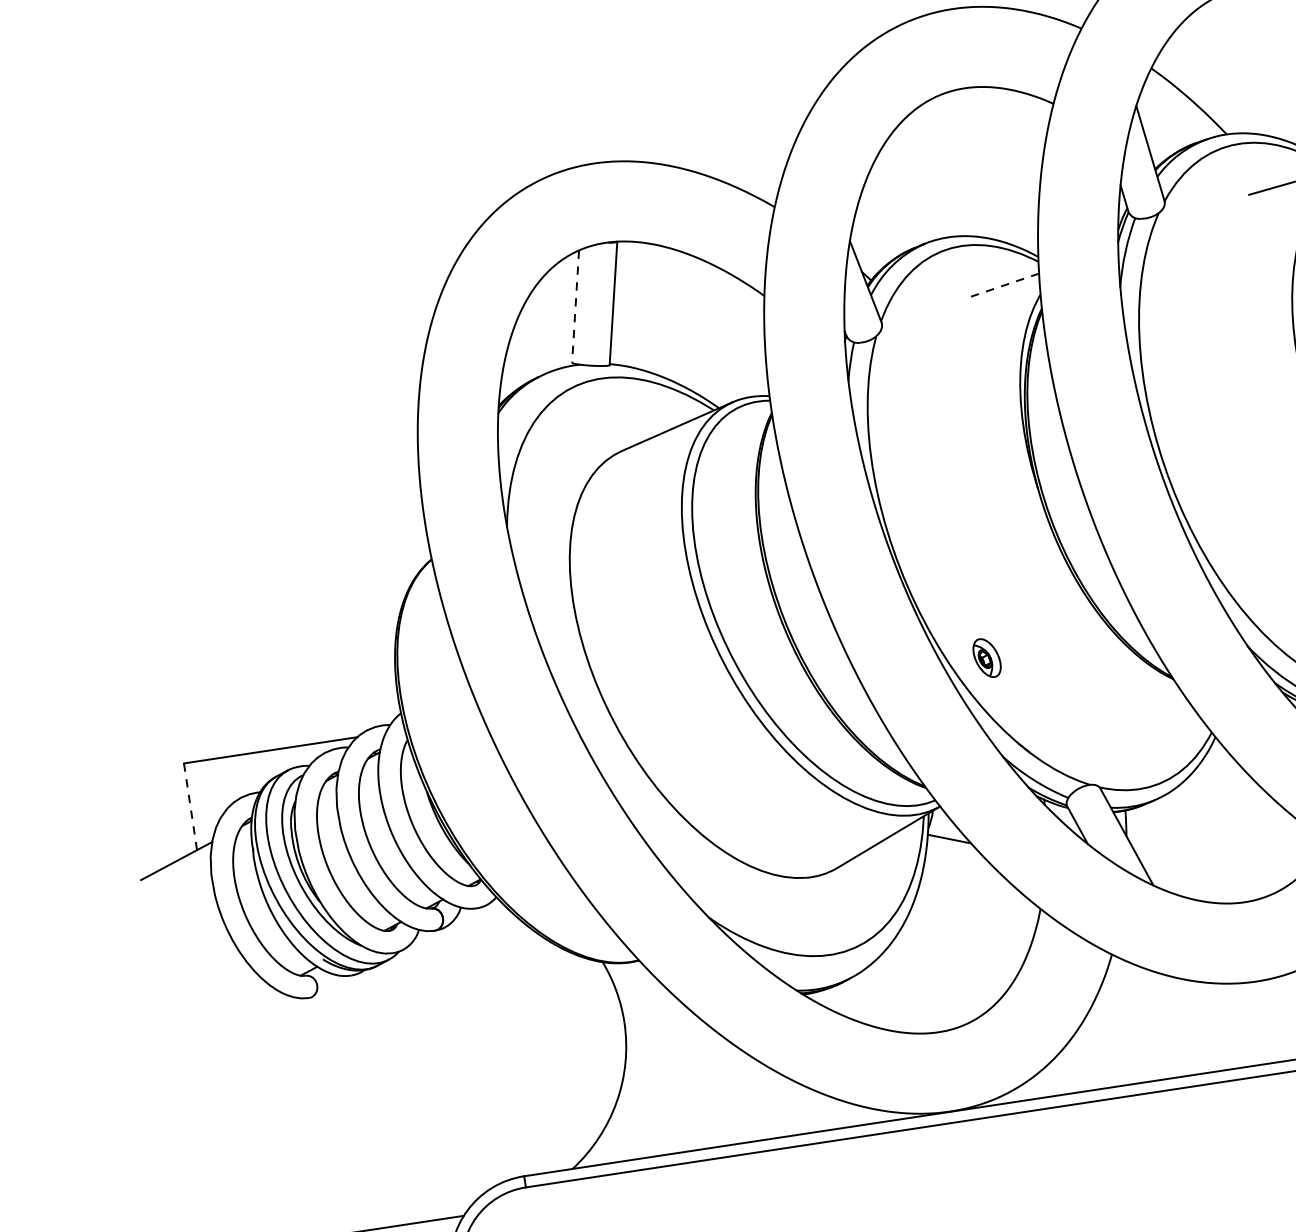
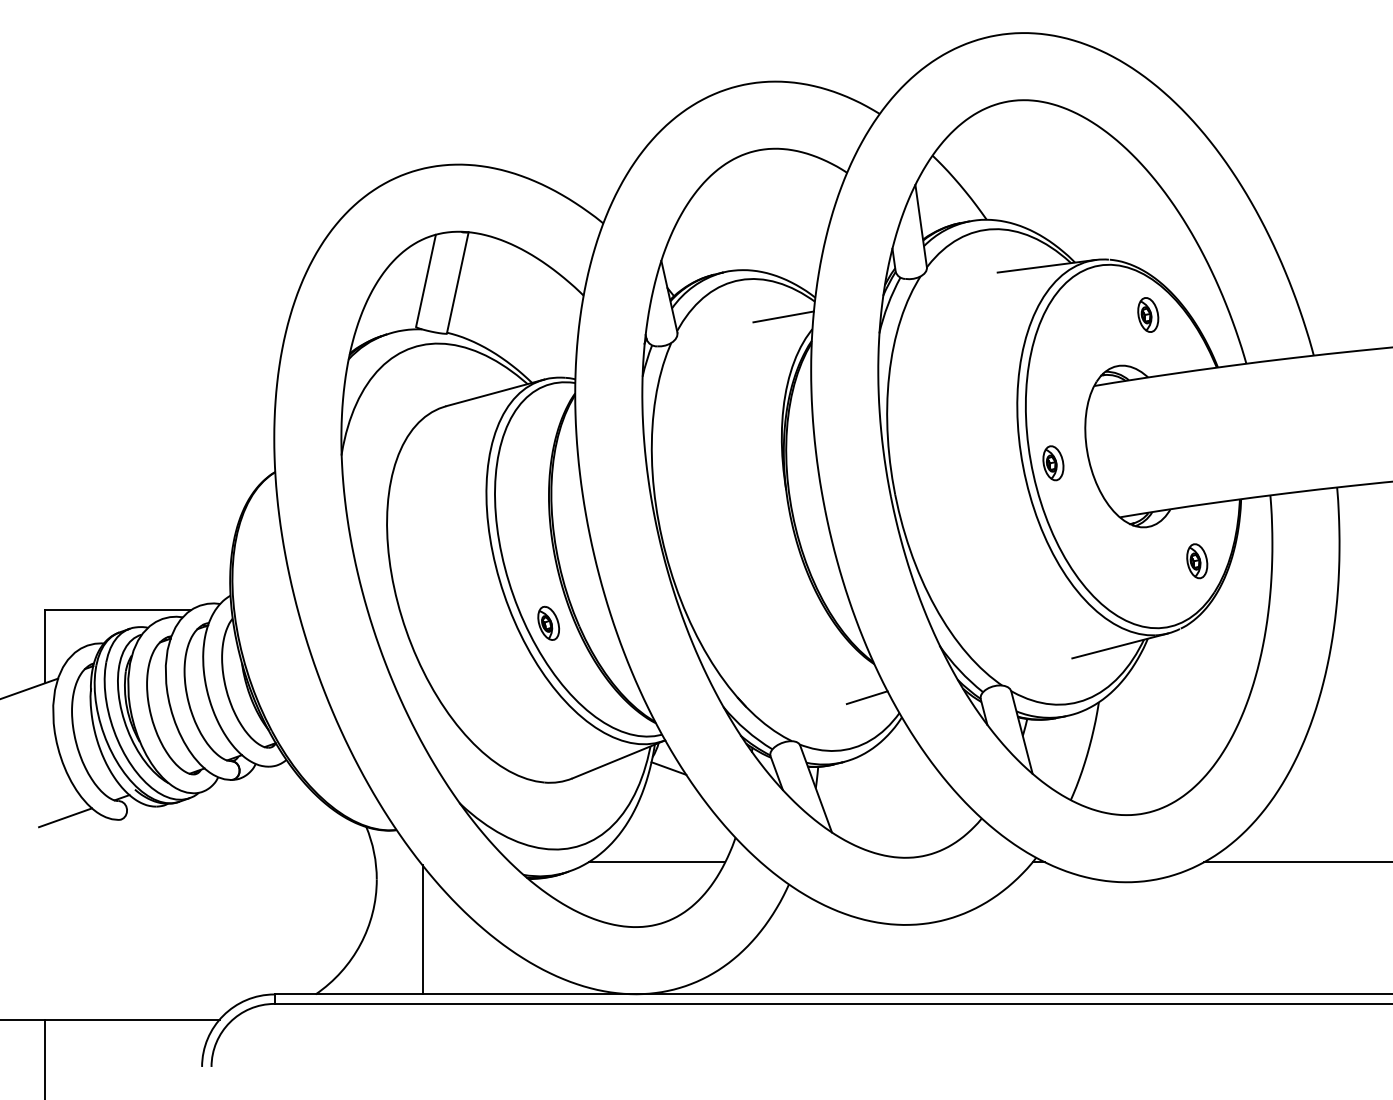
line: (1004, 284) -> (783, 316), dashed -> solid
line: (575, 307) -> (425, 281), dashed -> solid
part: (986, 657) -> (548, 622), moved
line: (1170, 719) -> (866, 697), added
line: (190, 806) -> (44, 646), dashed -> solid
line: (951, 952) -> (656, 862), added
line: (245, 1004) -> (65, 817), added
line: (687, 1073) -> (422, 929), added

